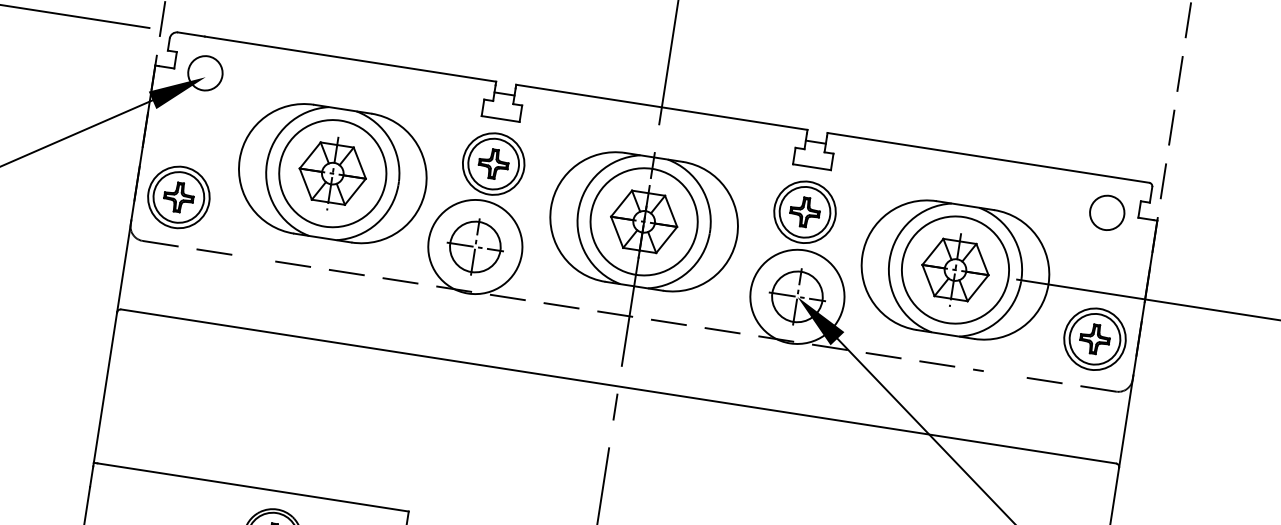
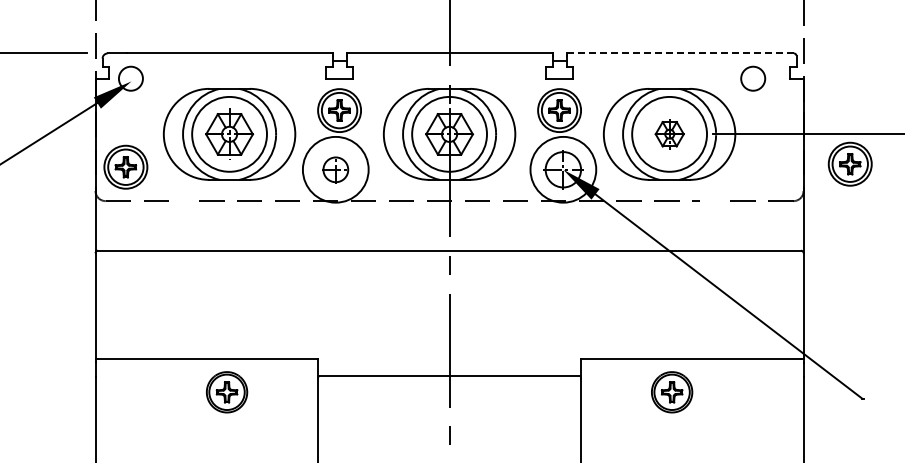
line: (988, 157) -> (680, 53), solid -> dashed
circle: (1107, 212) -> (753, 78), moved
part: (475, 246) -> (335, 169), size x0.7
part: (955, 268) -> (669, 133), size x0.6
part: (1094, 338) -> (849, 163), moved

